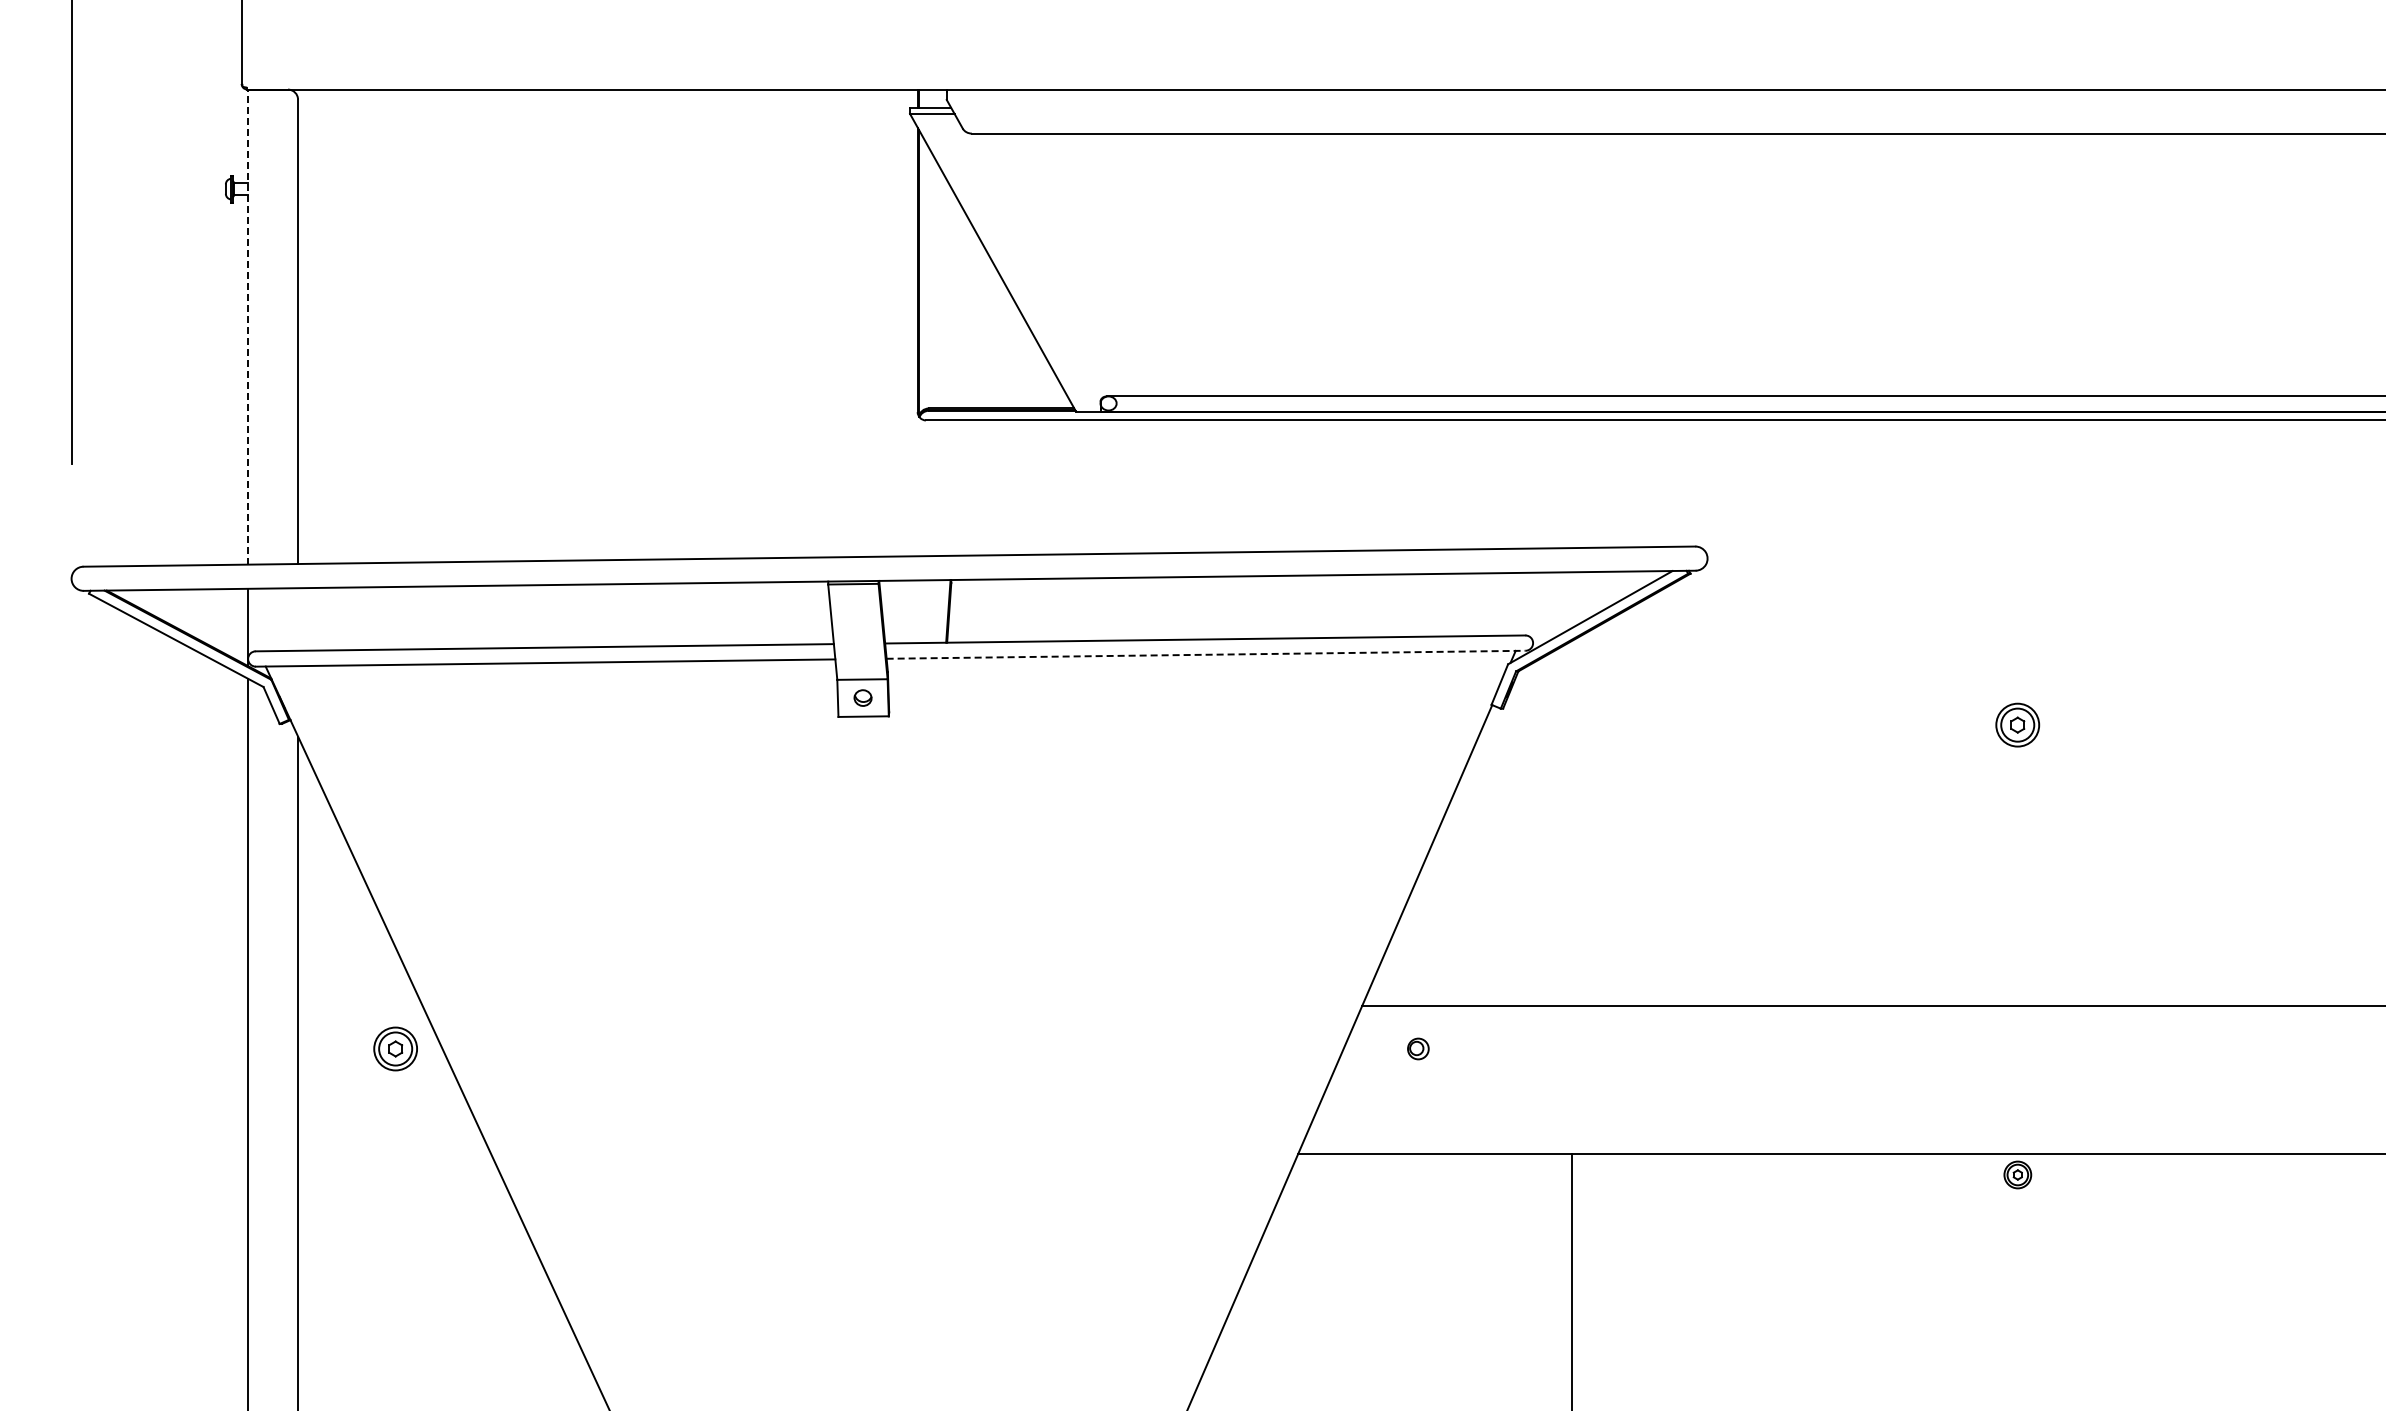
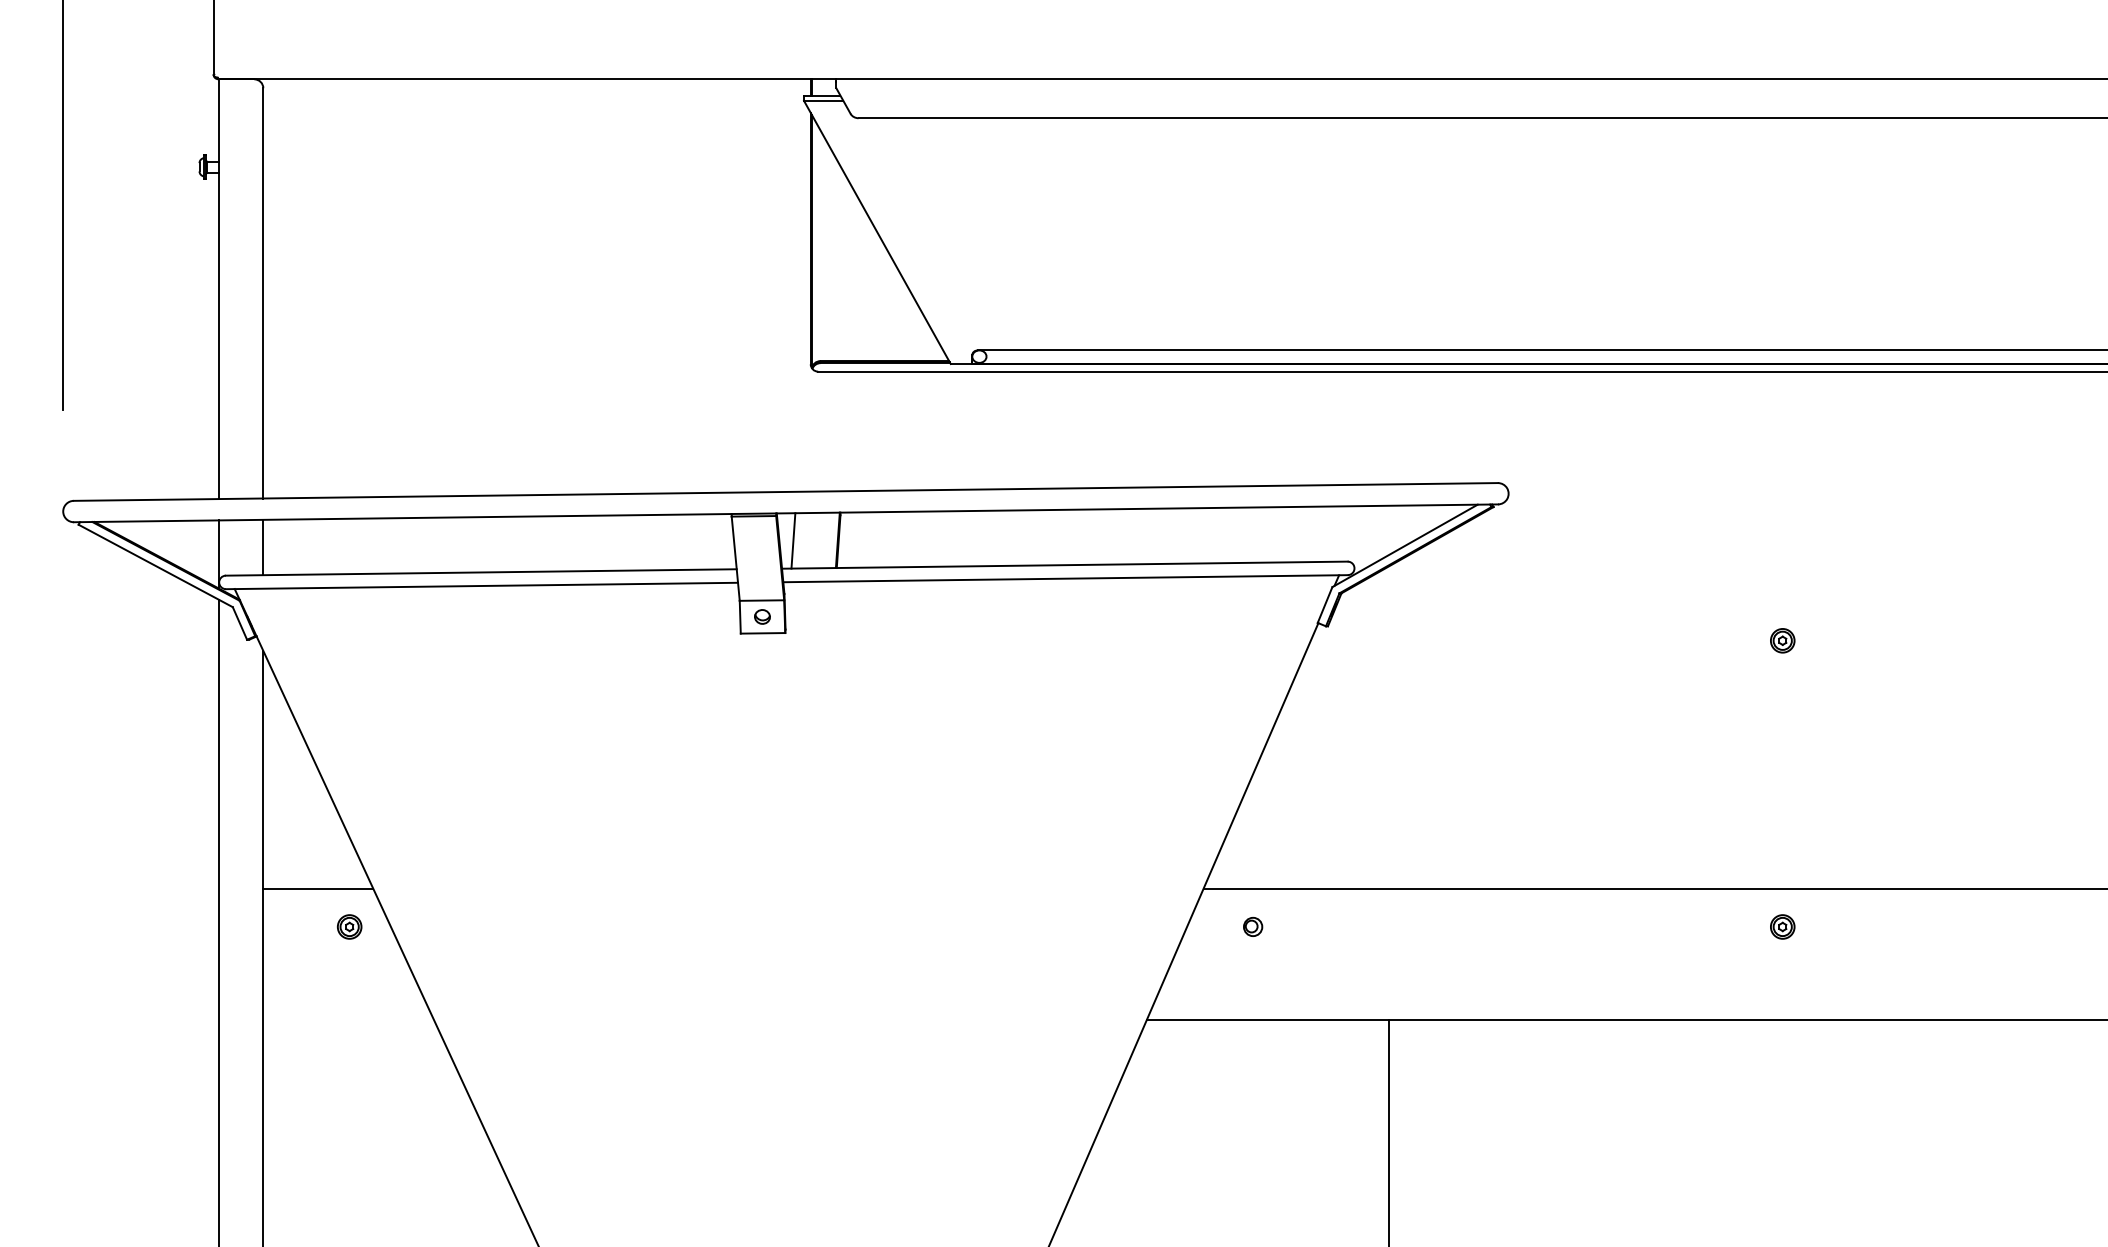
line: (247, 327) -> (218, 289), dashed -> solid
line: (897, 611) -> (792, 540), added
line: (298, 619) -> (263, 547), added
line: (1206, 654) -> (1065, 578), dashed -> solid
part: (2017, 724) -> (1782, 640), size x0.62
line: (360, 1005) -> (318, 888), added
part: (395, 1048) -> (349, 926), size x0.62
part: (2017, 1174) -> (1782, 926), moved

